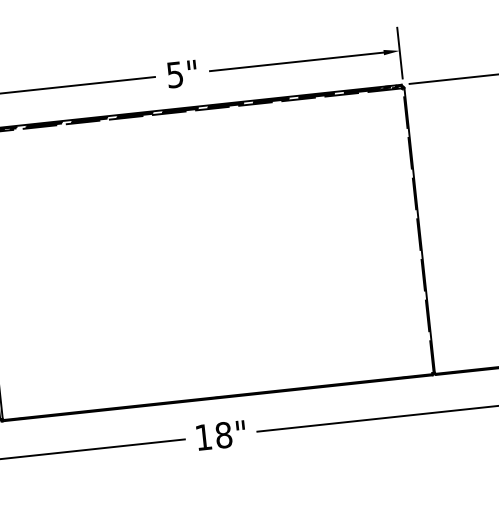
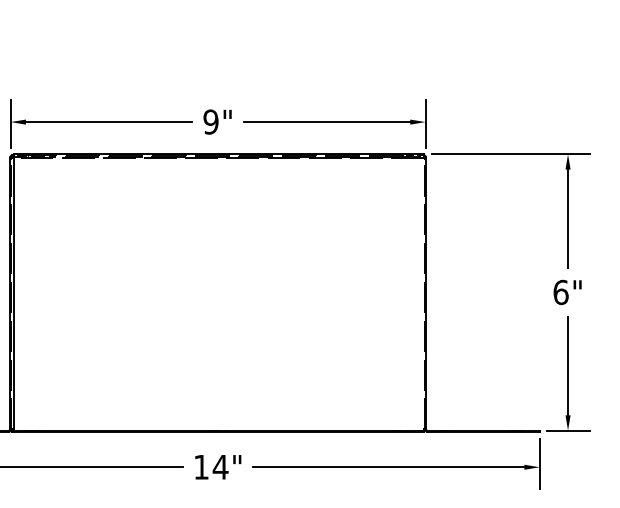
text: (174, 74) -> (210, 121), 5" -> 9"
text: (223, 434) -> (220, 466), 18" -> 14"

